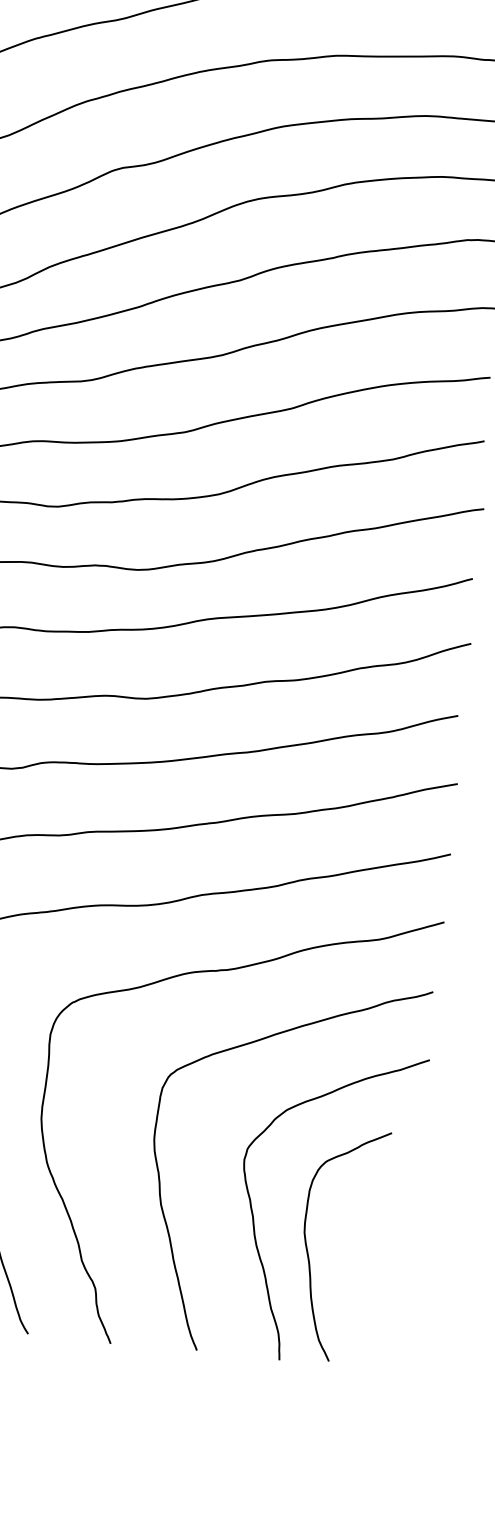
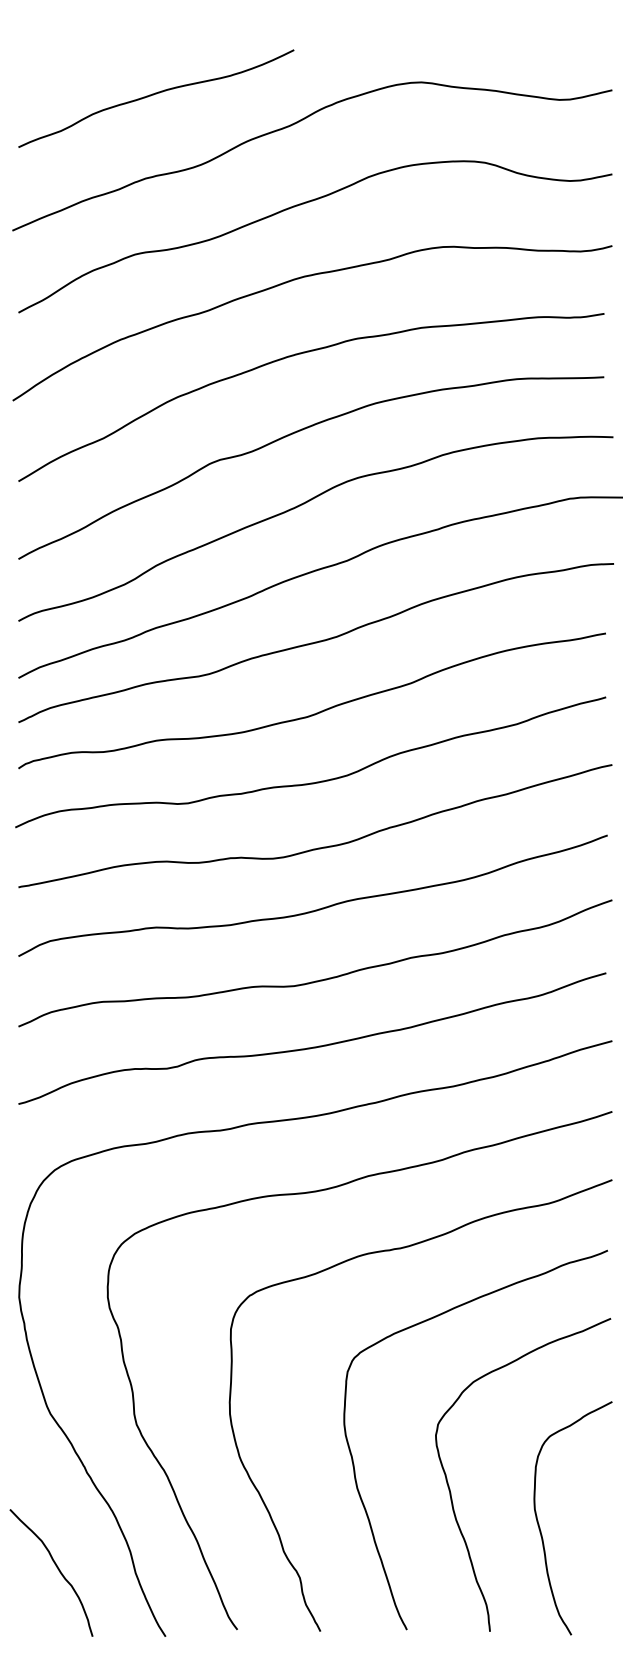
curve: (308, 1251) -> (540, 1527), moved

